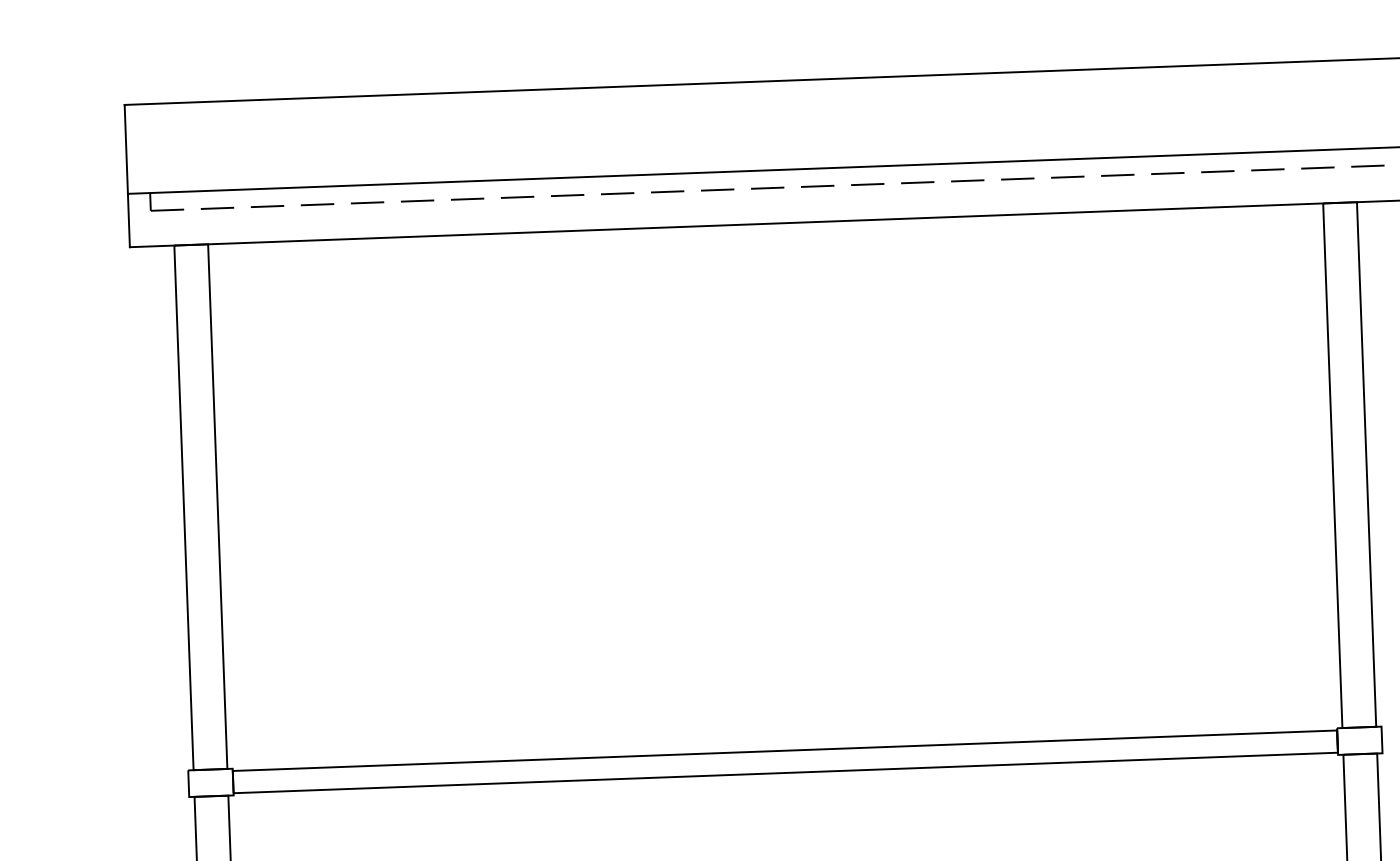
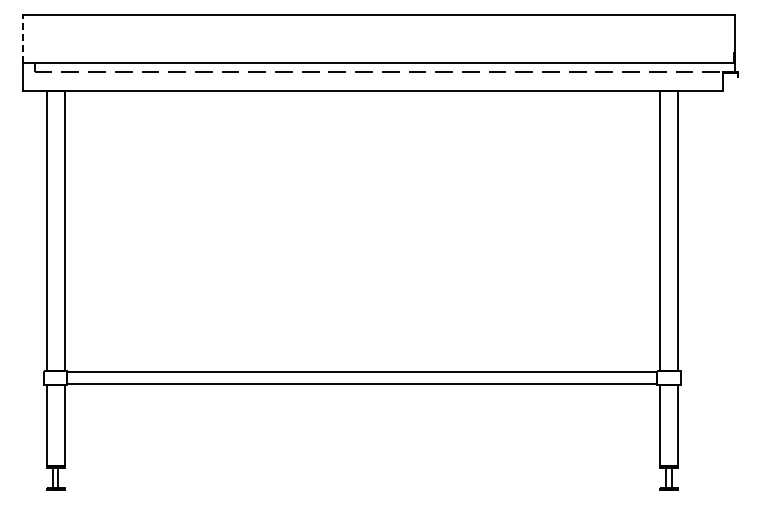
line: (125, 148) -> (22, 38), solid -> dashed

